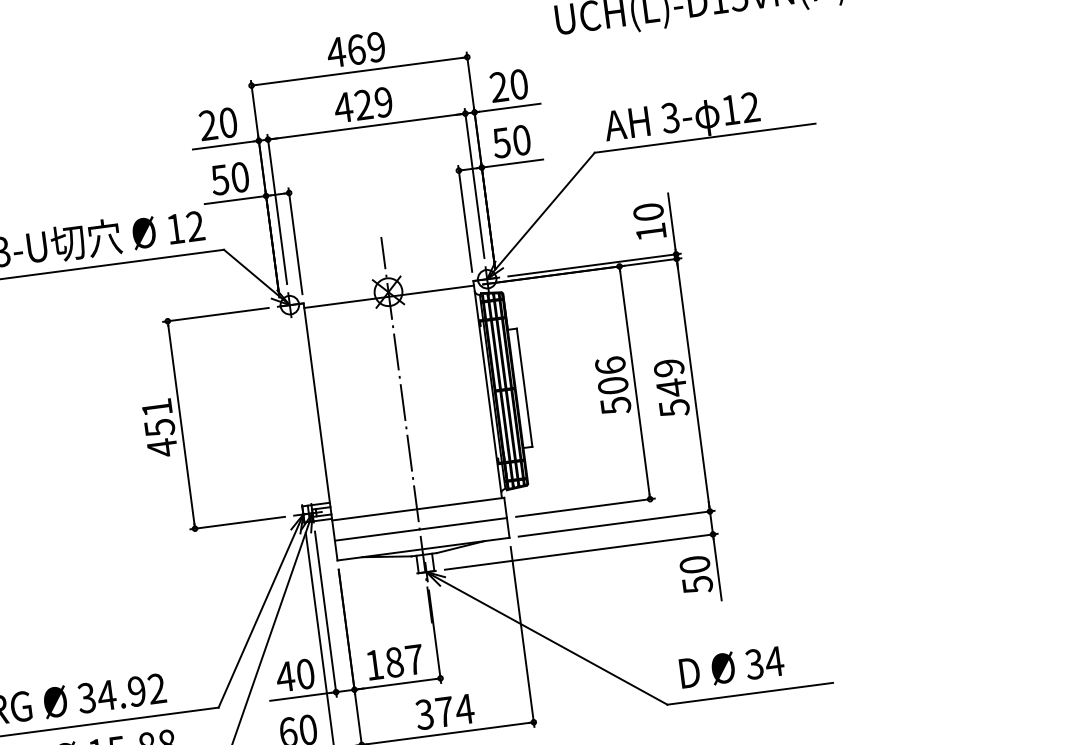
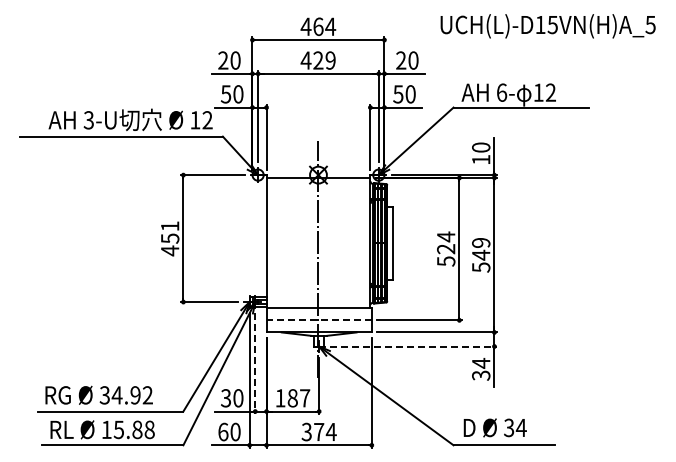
text: (376, 46) -> (330, 26), 469 -> 464
text: (669, 117) -> (501, 92), 3- -> 6-
text: (612, 374) -> (446, 242), 506 -> 524
line: (421, 529) -> (319, 320), solid -> dashed
line: (582, 551) -> (414, 346), solid -> dashed
text: (696, 573) -> (481, 368), 50 -> 34
line: (326, 613) -> (255, 363), solid -> dashed
text: (284, 677) -> (225, 398), 40 -> 30

